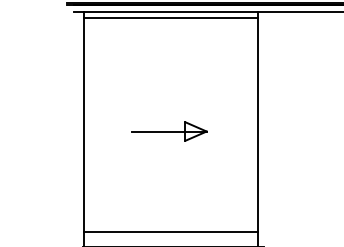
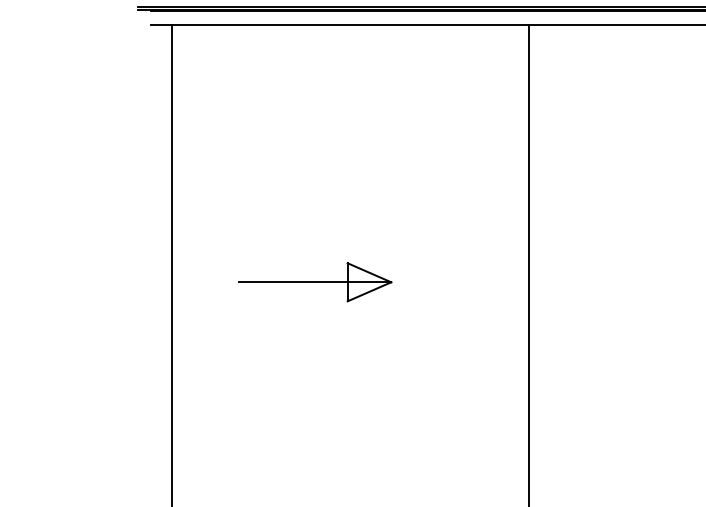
line: (170, 18) -> (349, 38), removed
part: (169, 131) -> (315, 282), moved
line: (170, 231) -> (349, 475), removed

